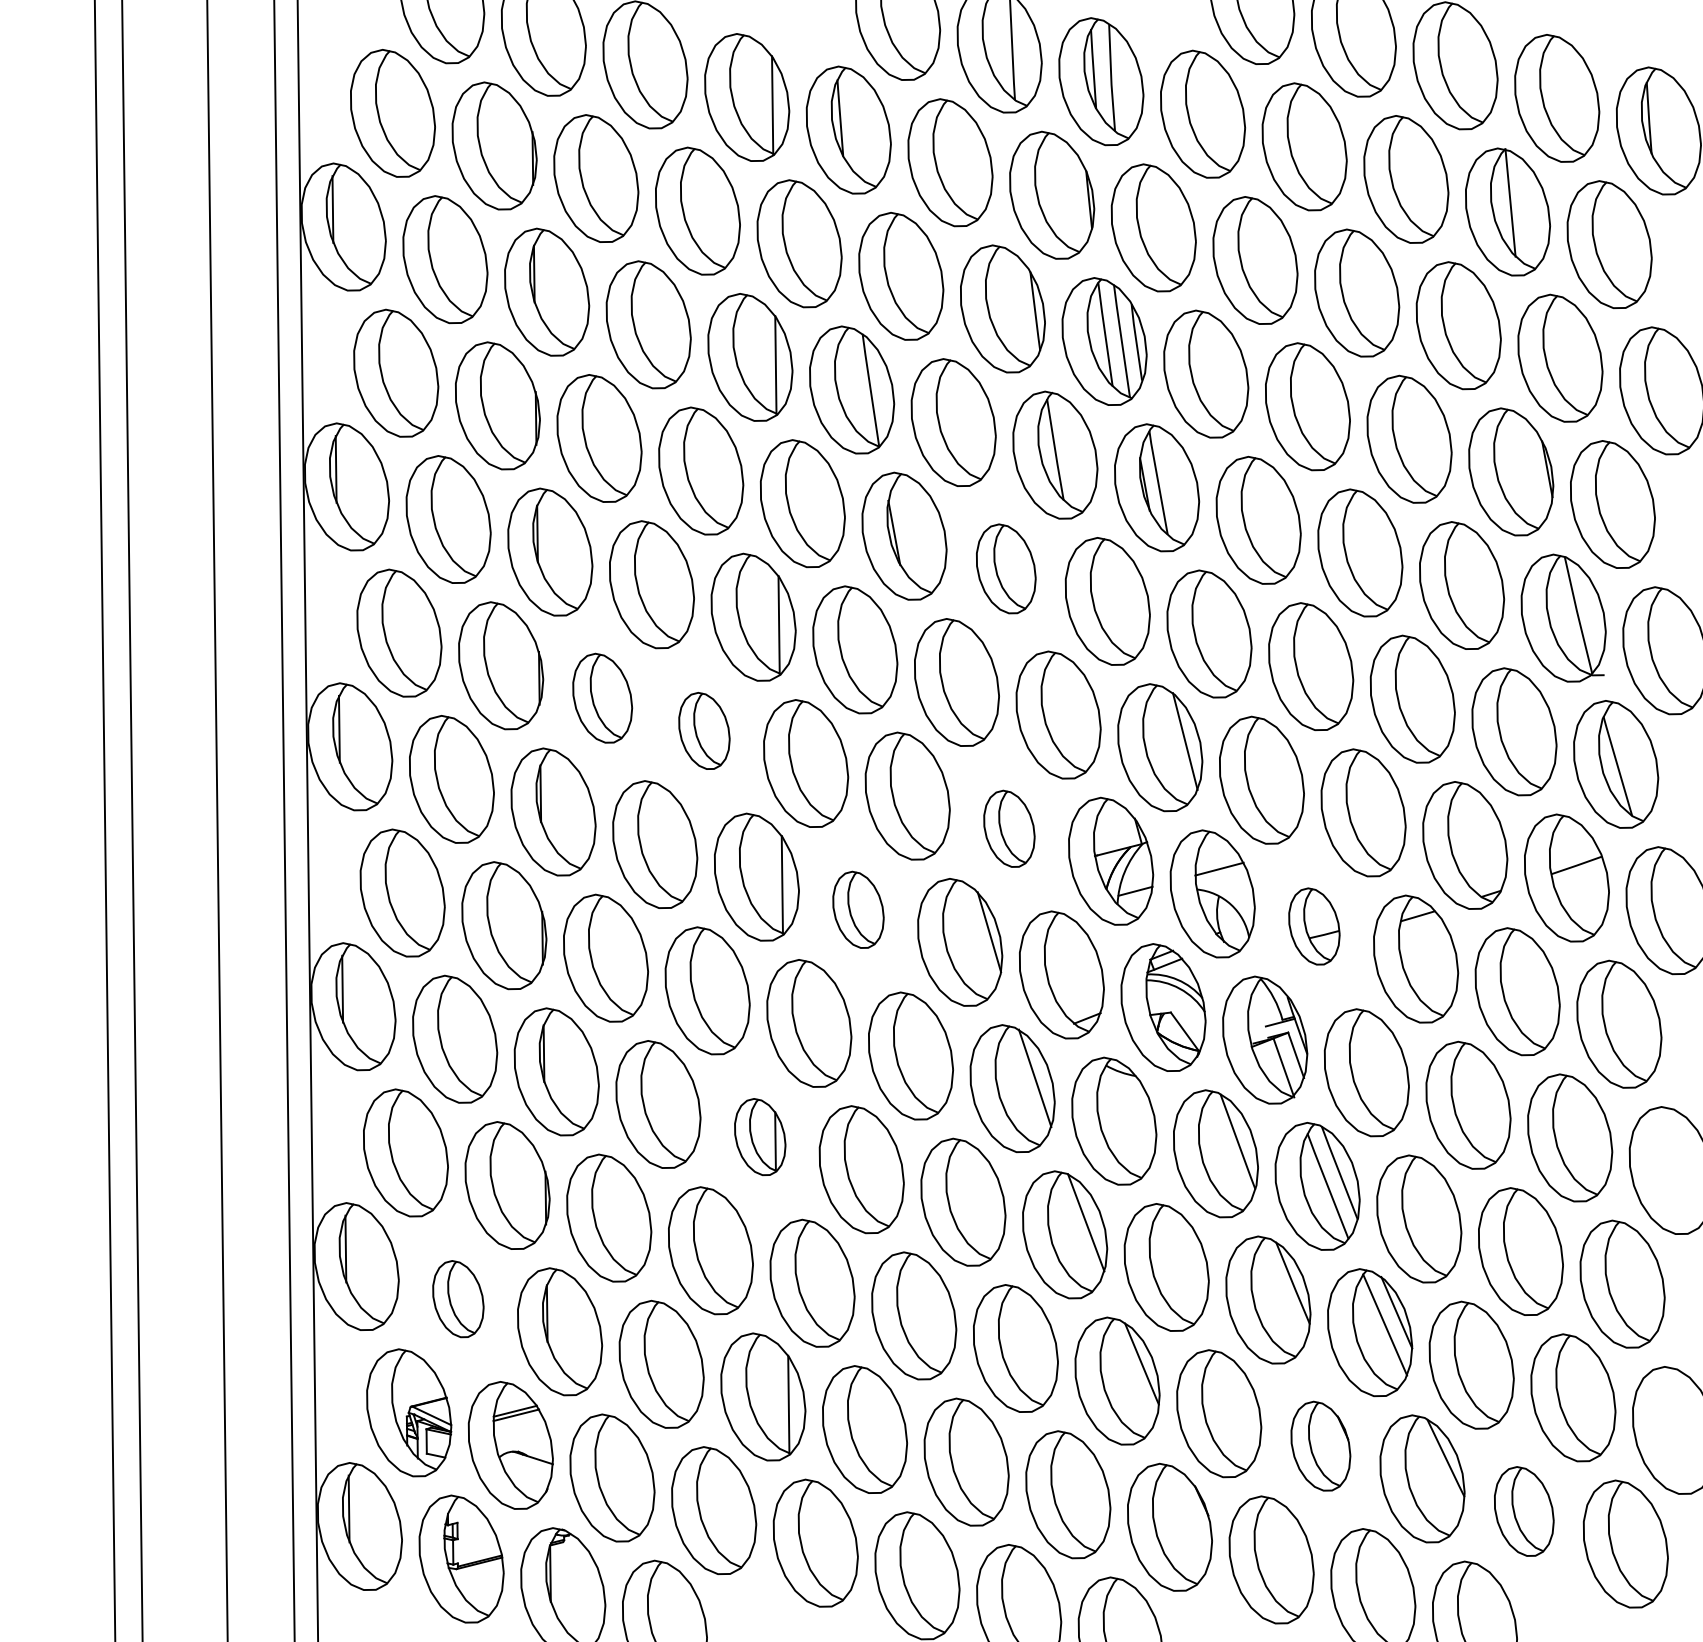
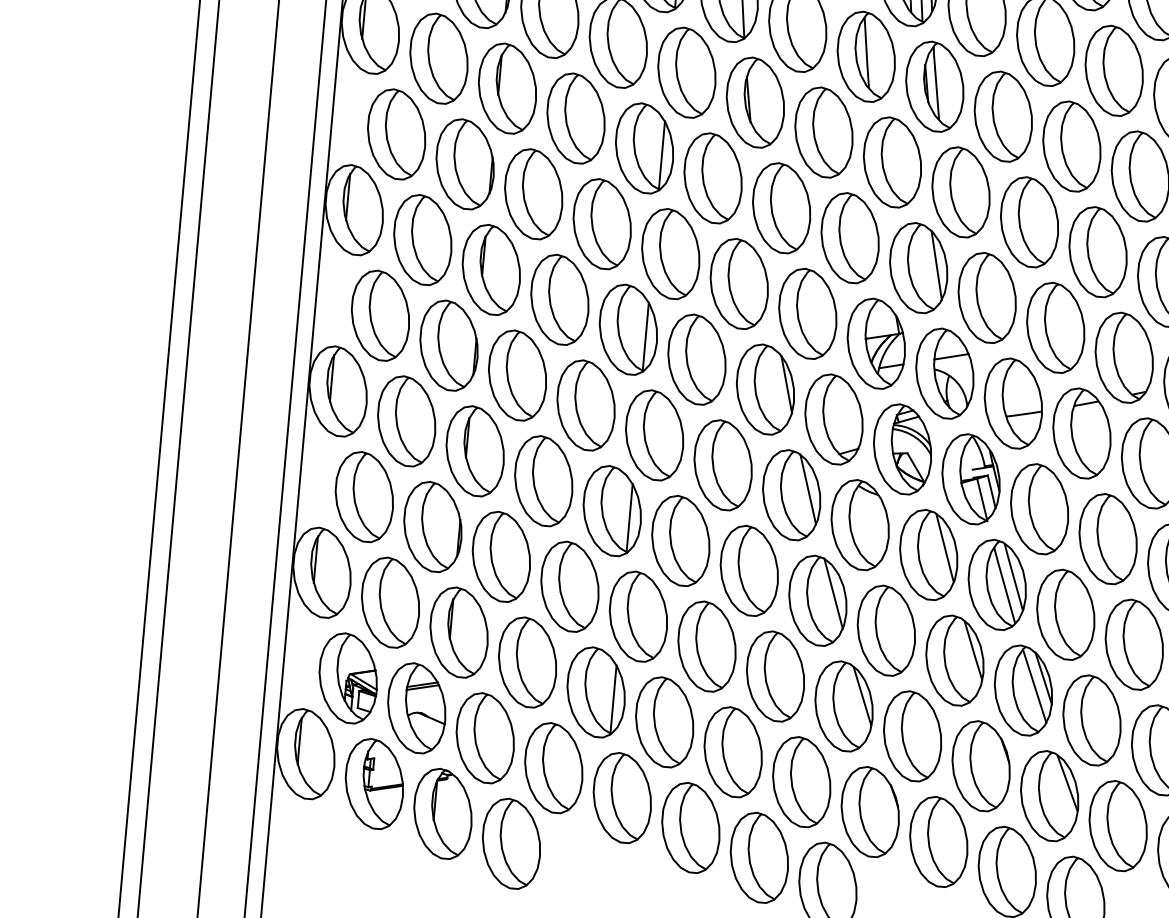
part: (1006, 568) -> (824, 132), size x1.43
part: (602, 697) -> (533, 193), size x1.43
part: (704, 730) -> (602, 223), size x1.67
part: (1009, 828) -> (808, 313), size x1.67
part: (858, 909) -> (697, 359), size x1.67
part: (1314, 926) -> (1013, 403), size x1.67
part: (760, 1136) -> (612, 510), size x1.67
part: (458, 1298) -> (390, 602), size x1.67
part: (1320, 1445) -> (981, 765), size x1.43
part: (1524, 1511) -> (1118, 826), size x1.43

